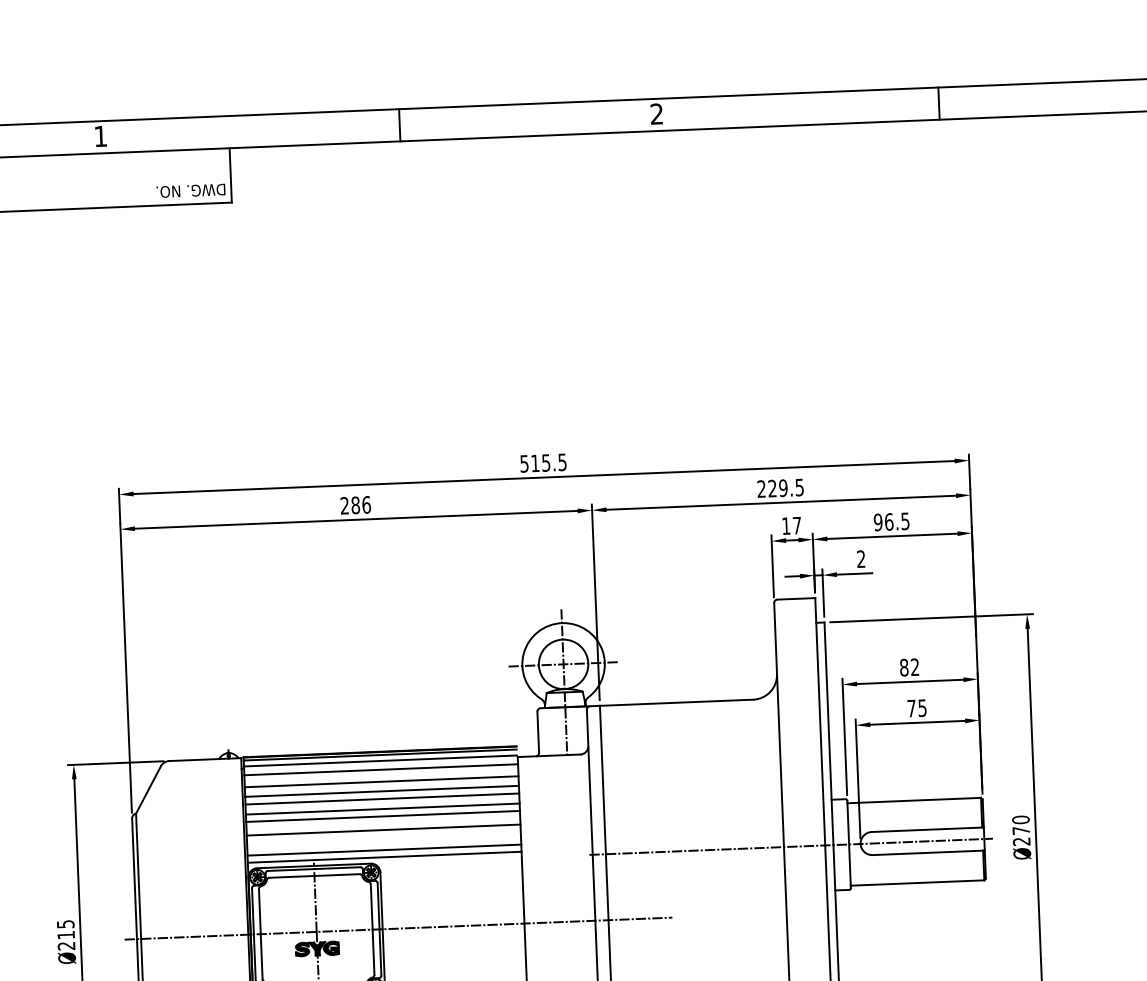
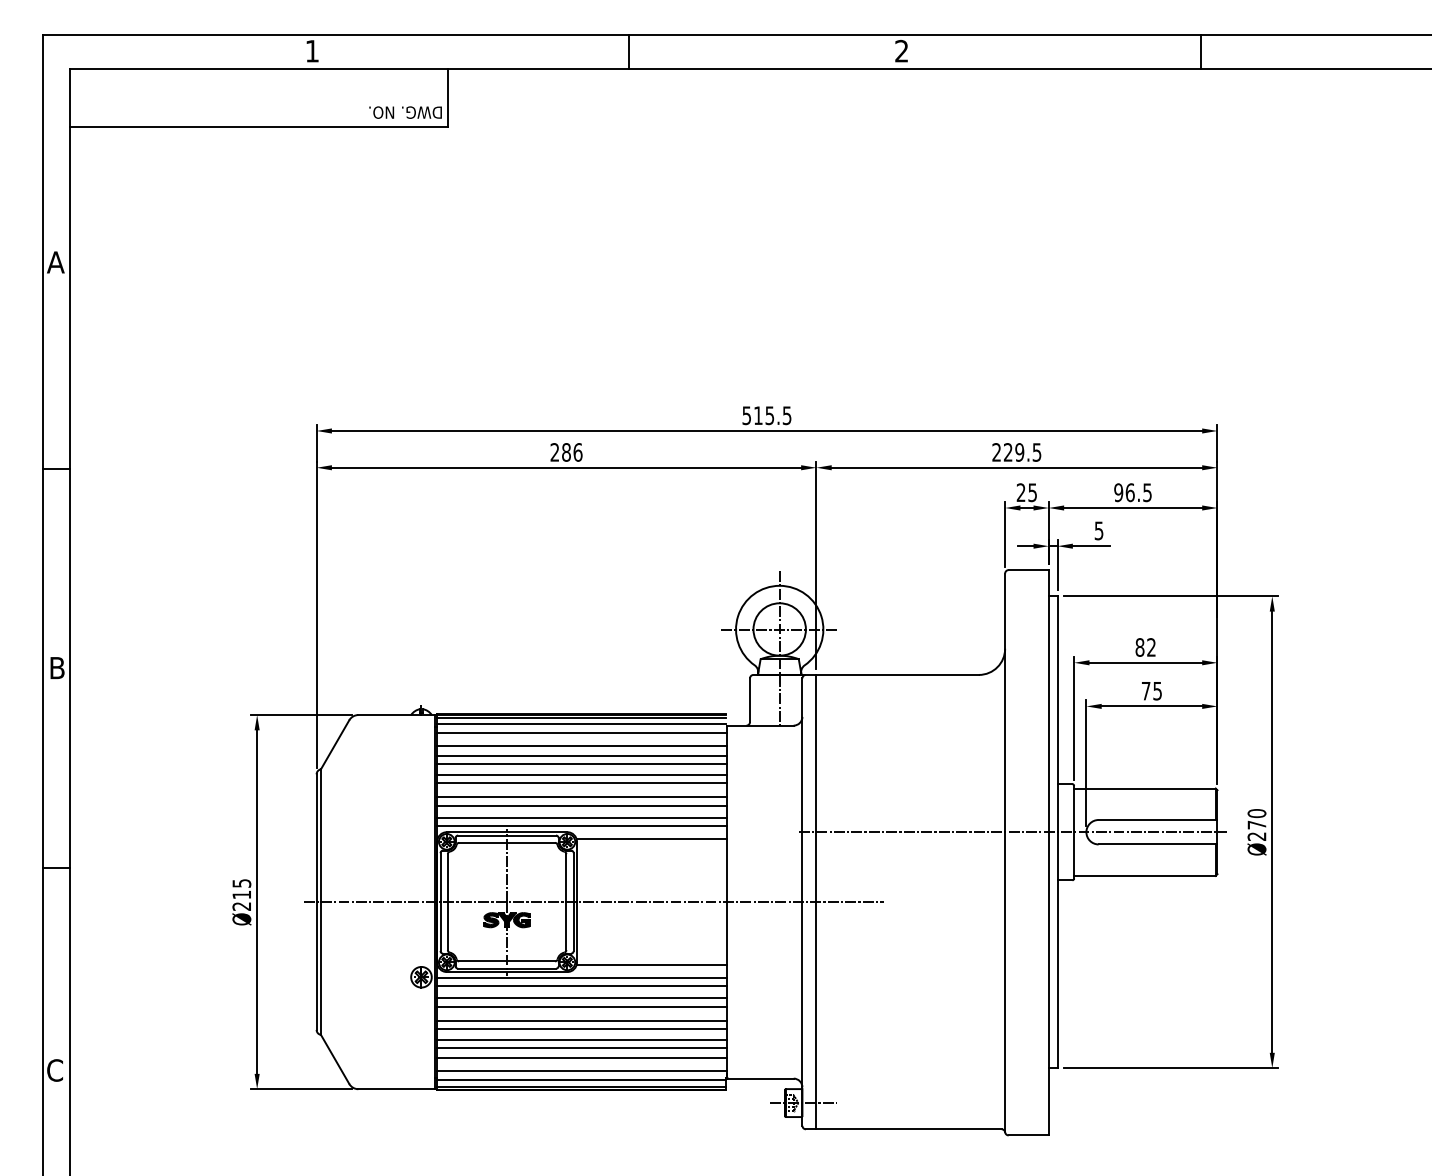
text: (791, 525) -> (1026, 492), 17 -> 25
text: (860, 558) -> (1098, 530), 2 -> 5
line: (384, 837) -> (582, 805), added
line: (450, 867) -> (651, 839), added

